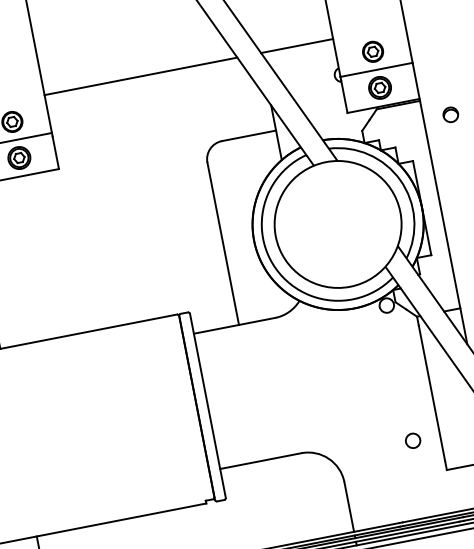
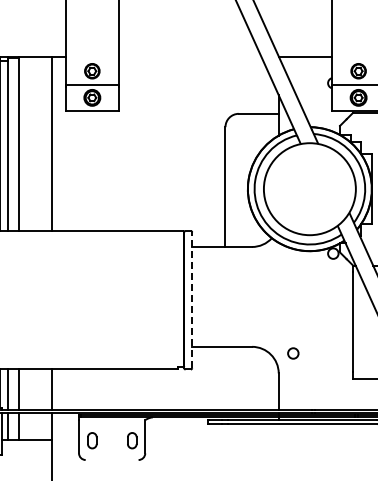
line: (140, 76) -> (189, 56), removed
line: (208, 406) -> (192, 300), solid -> dashed
circle: (413, 440) -> (293, 353), moved

